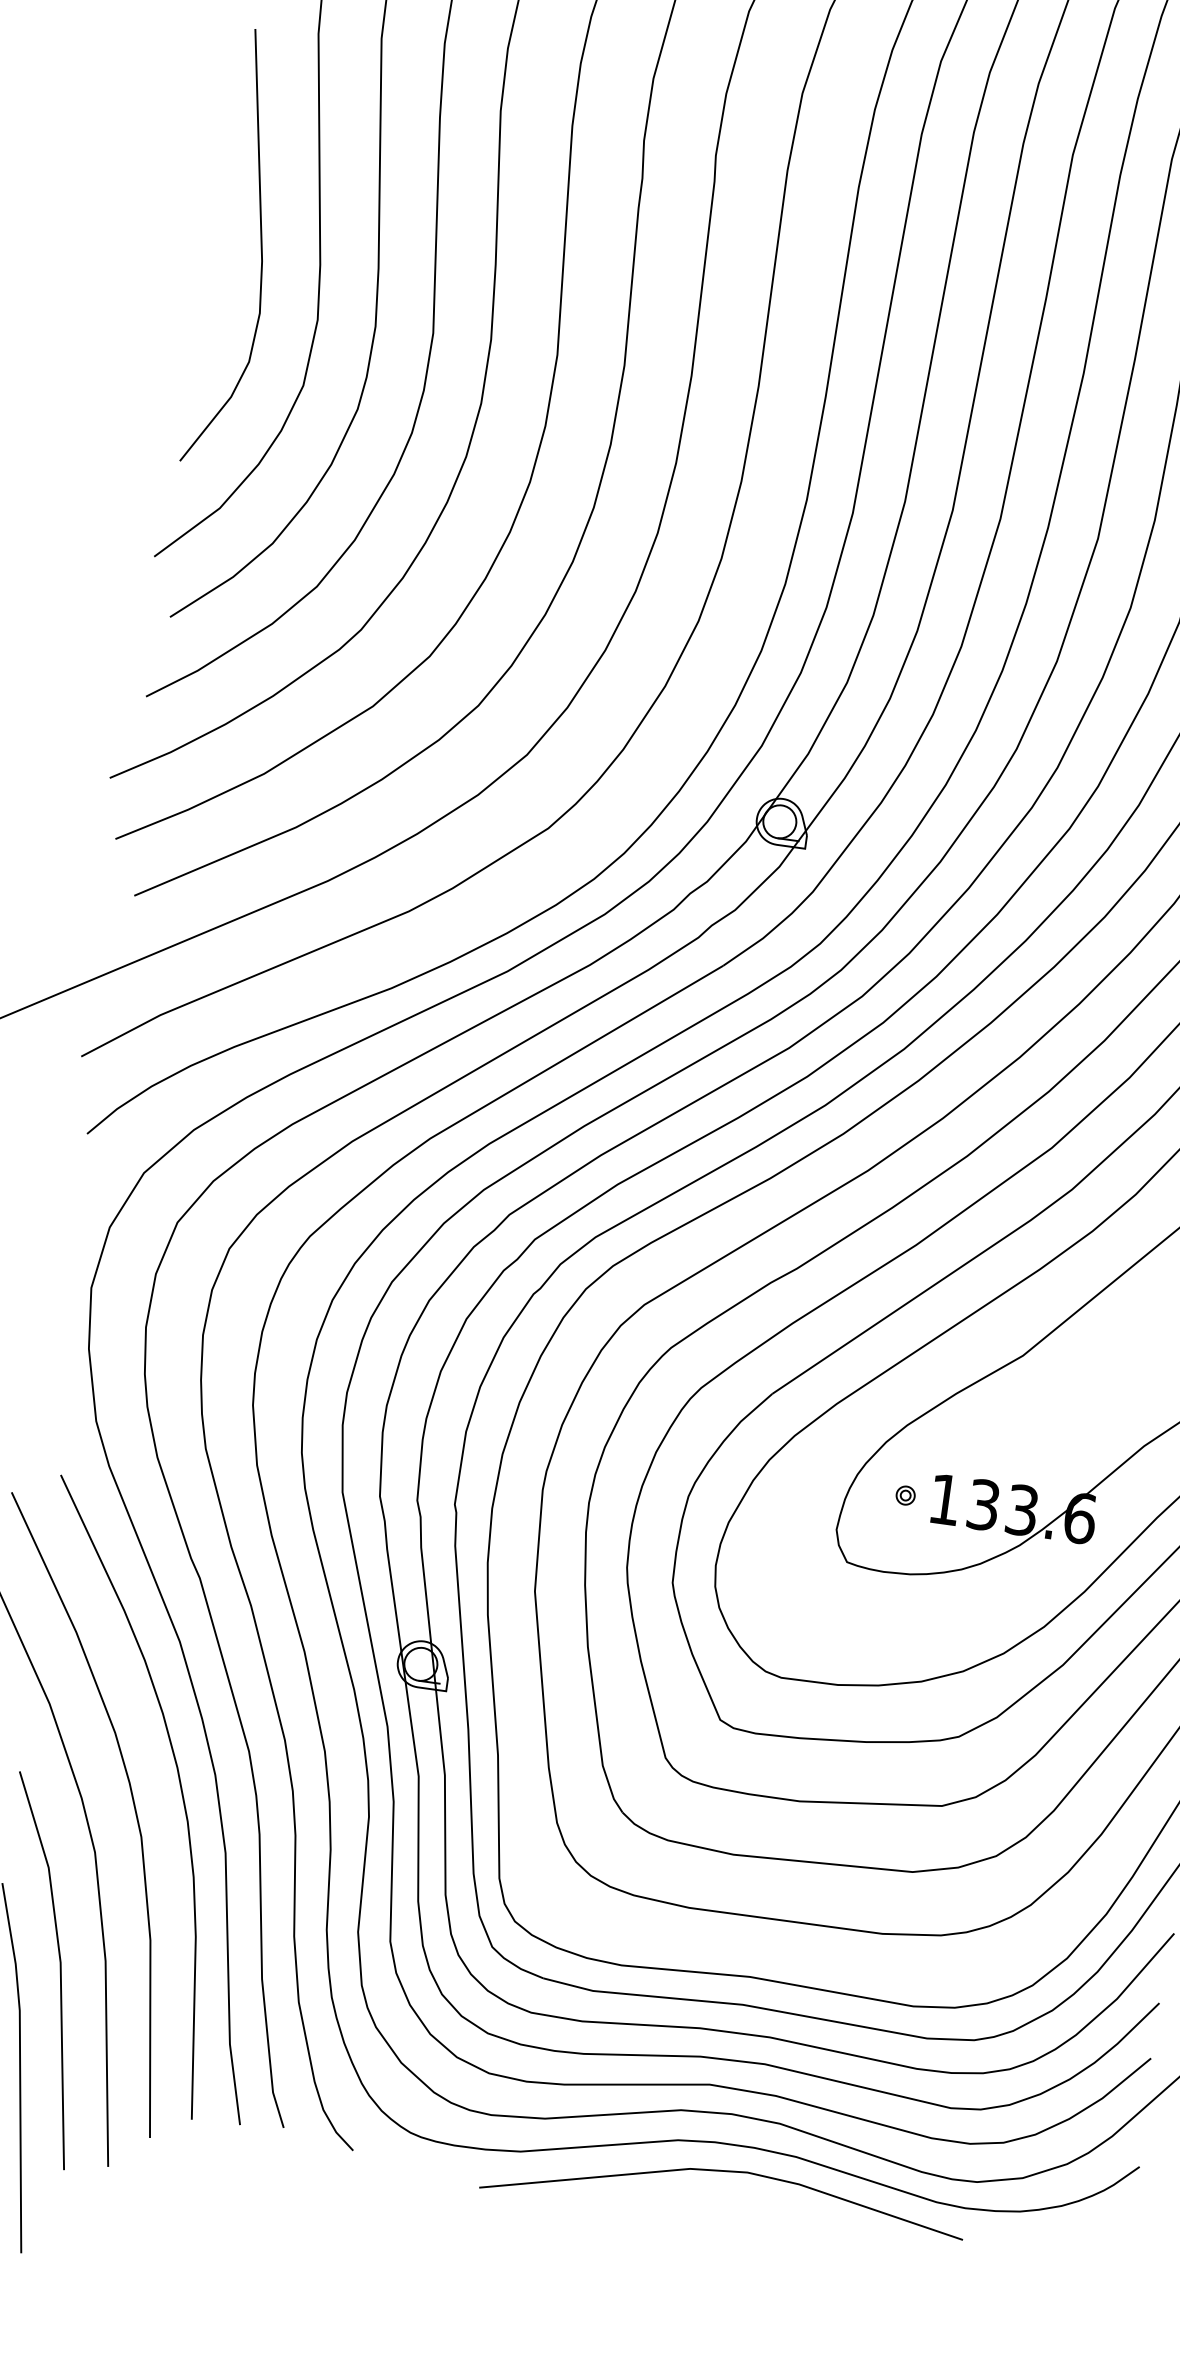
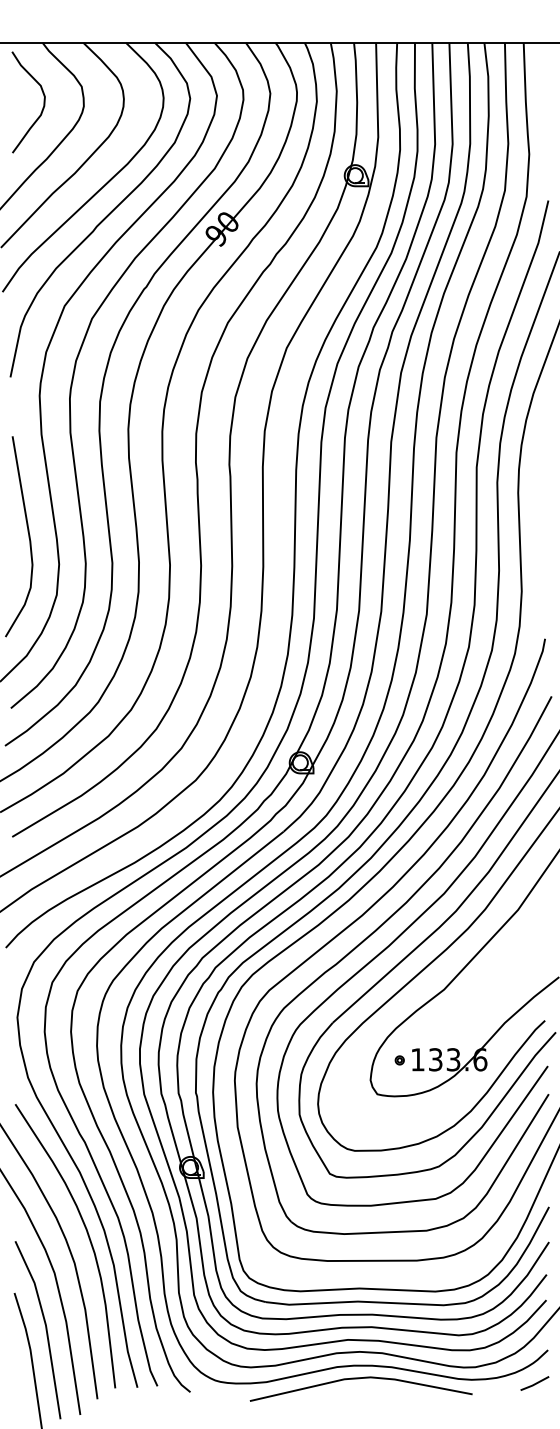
line: (1100, 2235) -> (534, 1383), added

